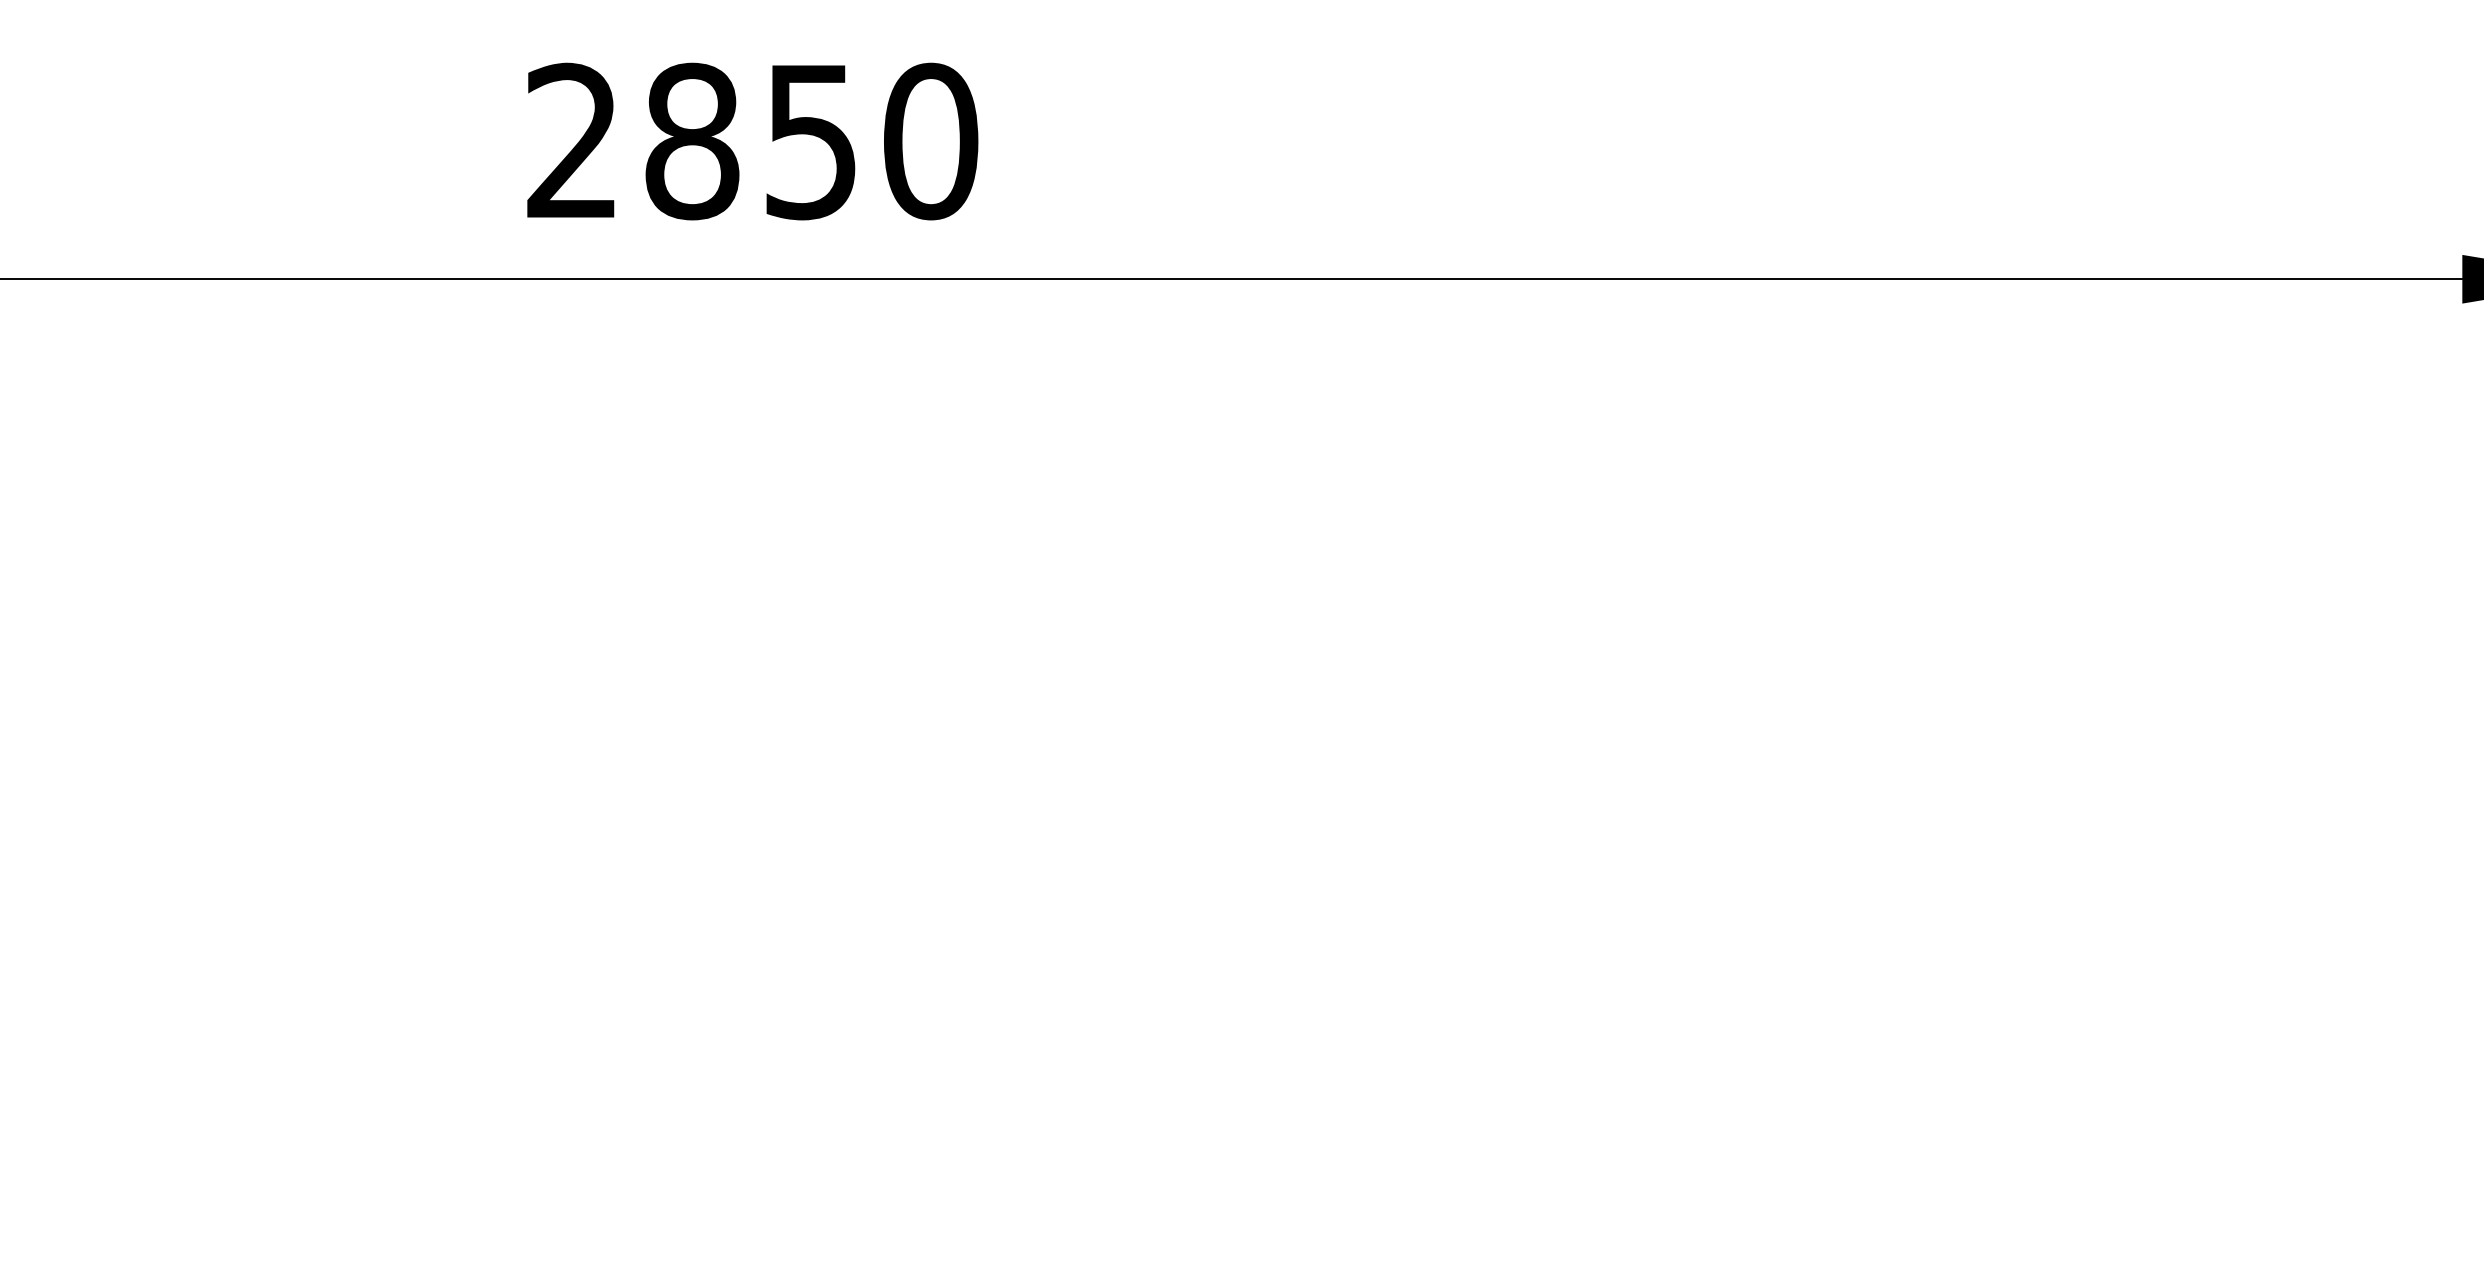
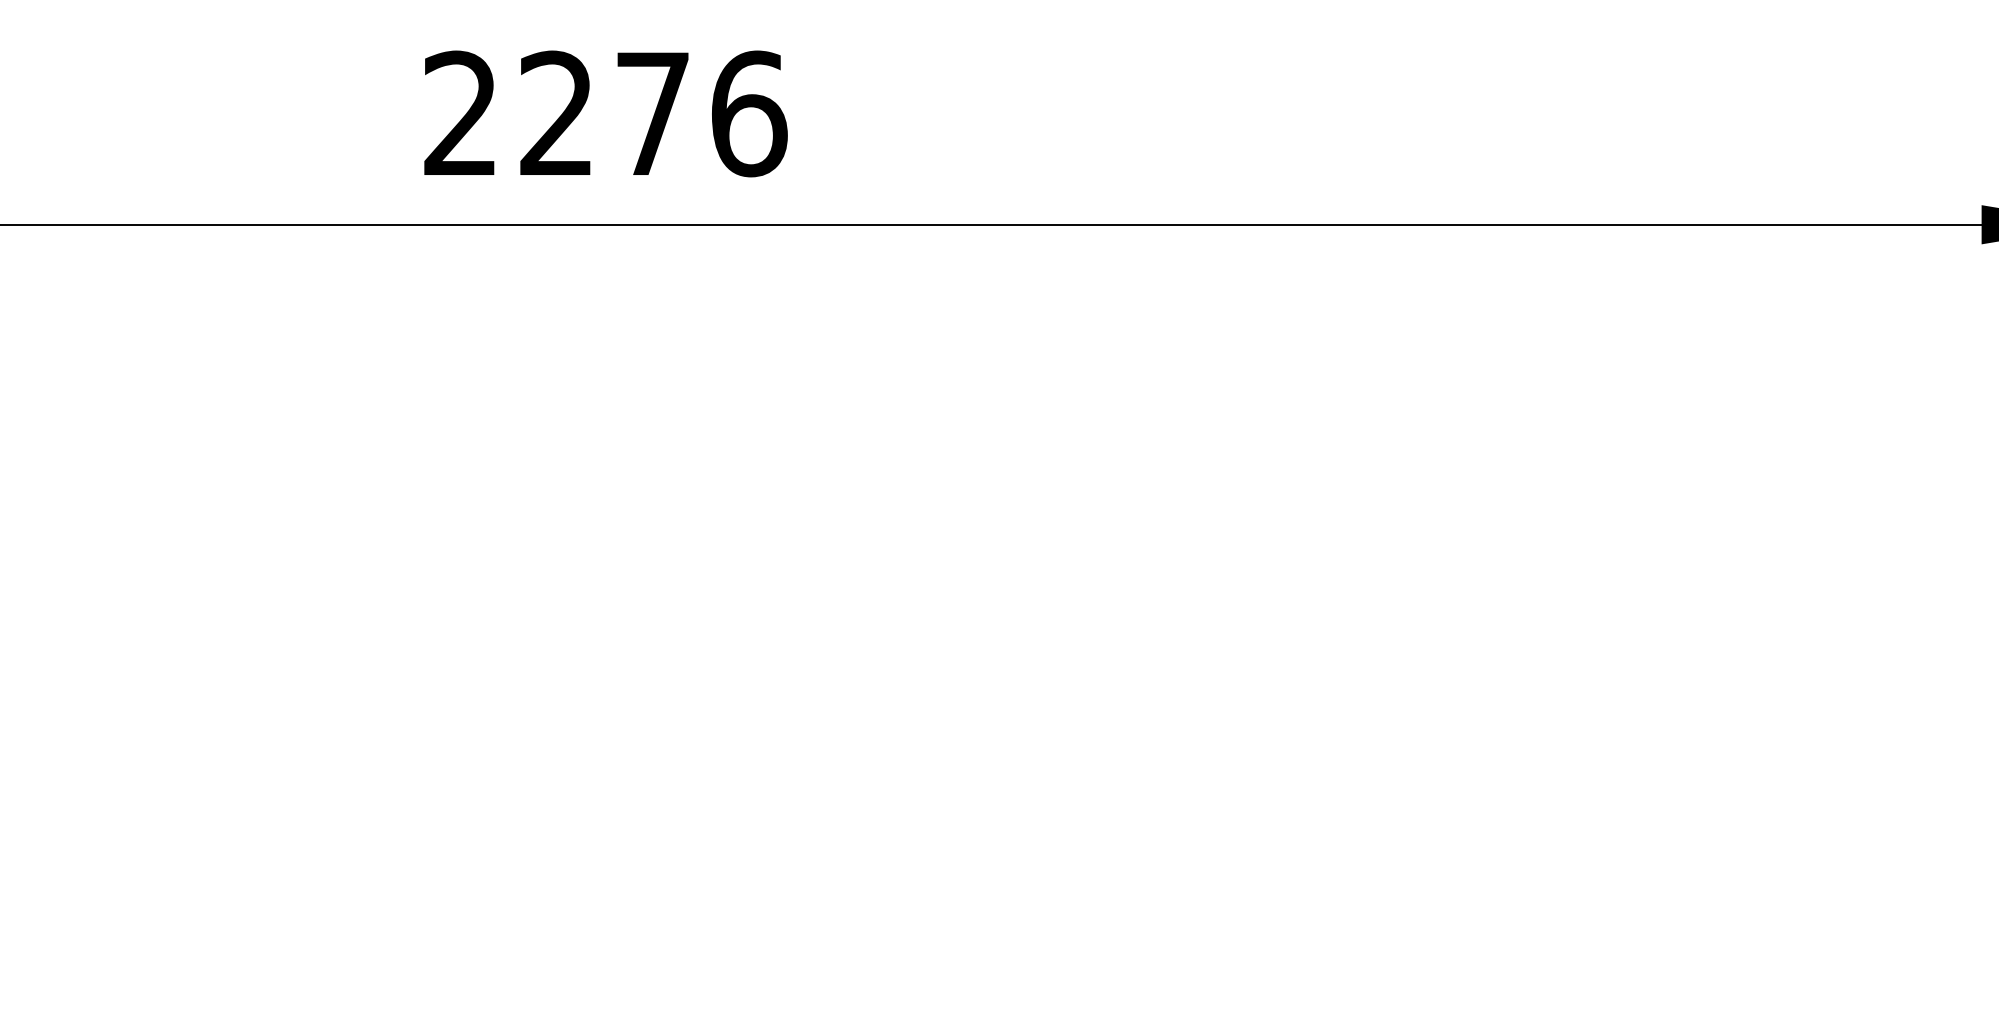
text: (812, 141) -> (653, 113), 2850 -> 2276

